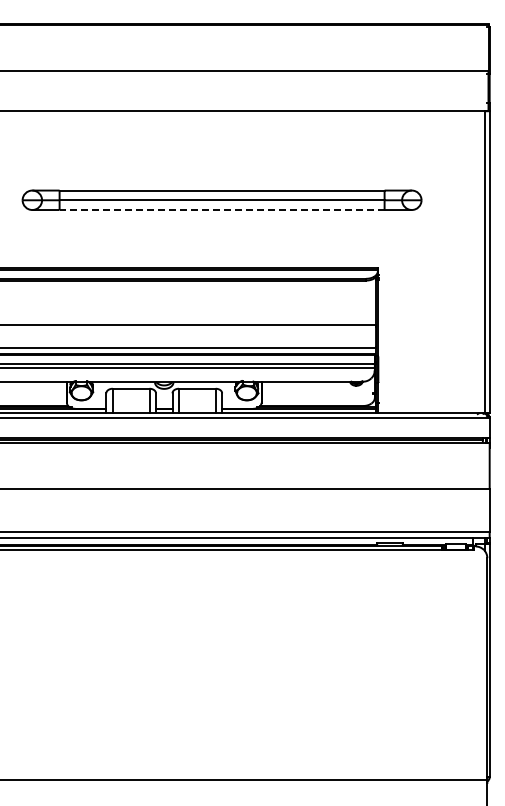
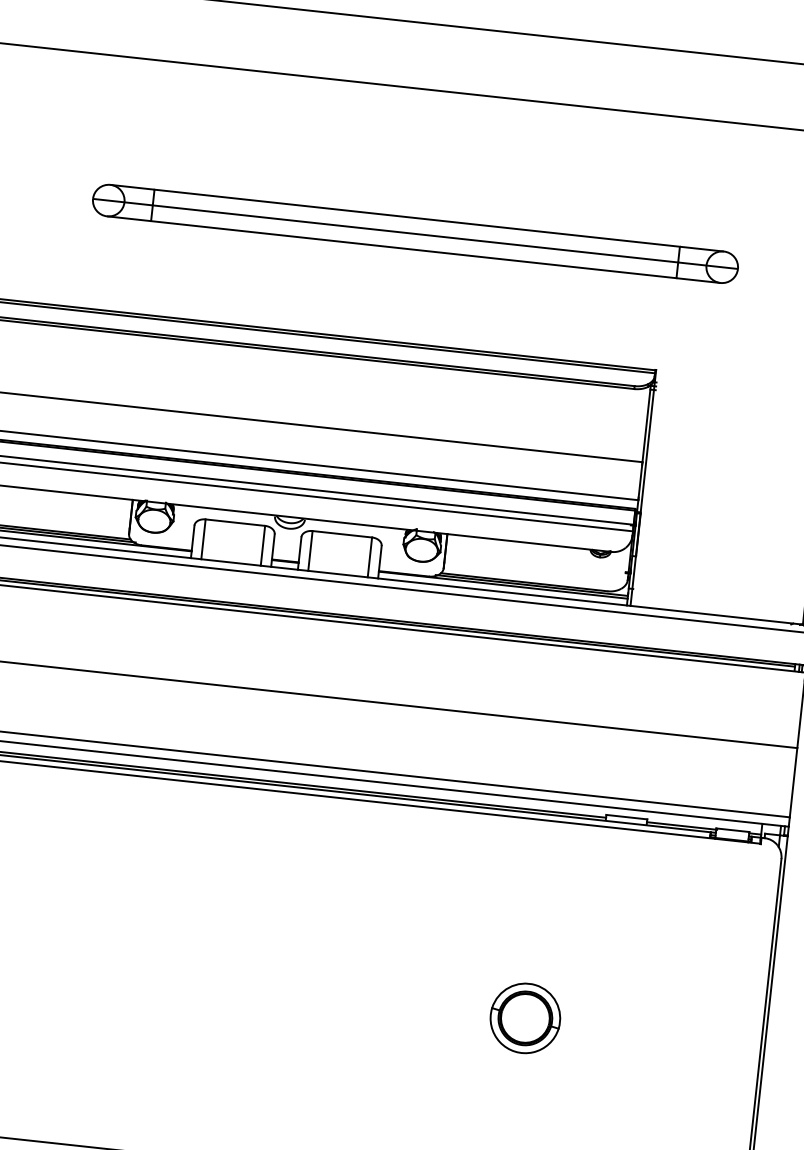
line: (221, 210) -> (412, 250), dashed -> solid
part: (341, 672) -> (525, 1018), added

